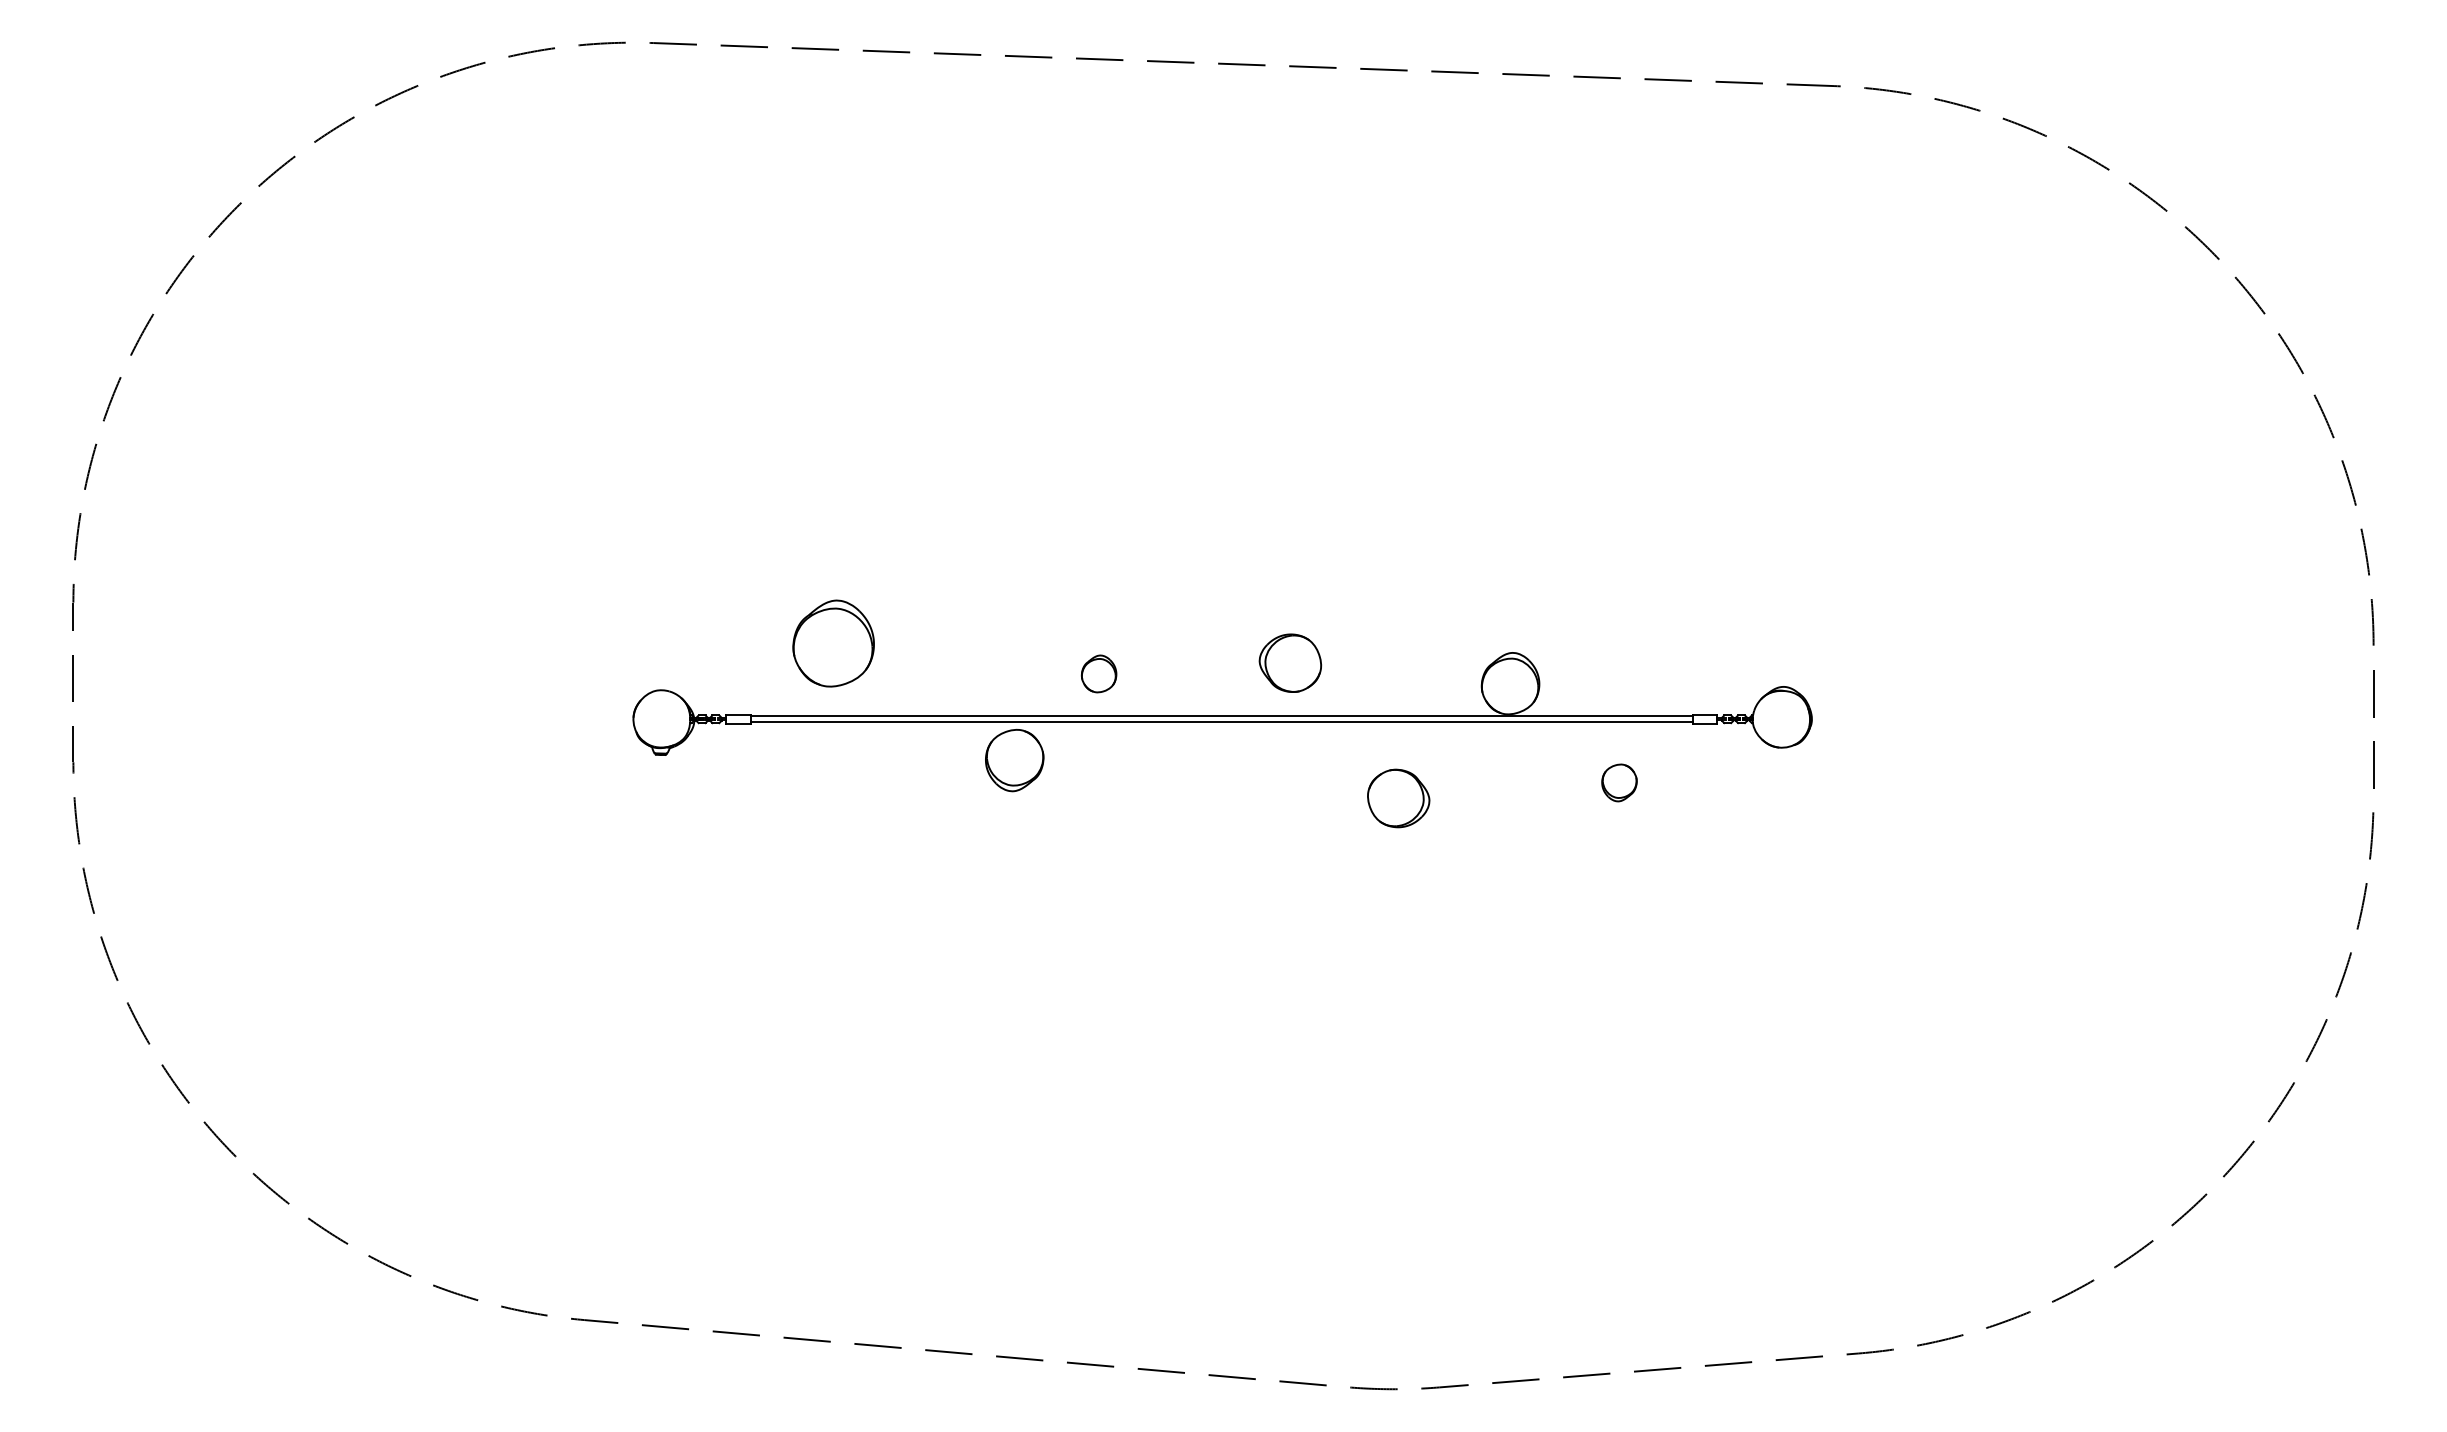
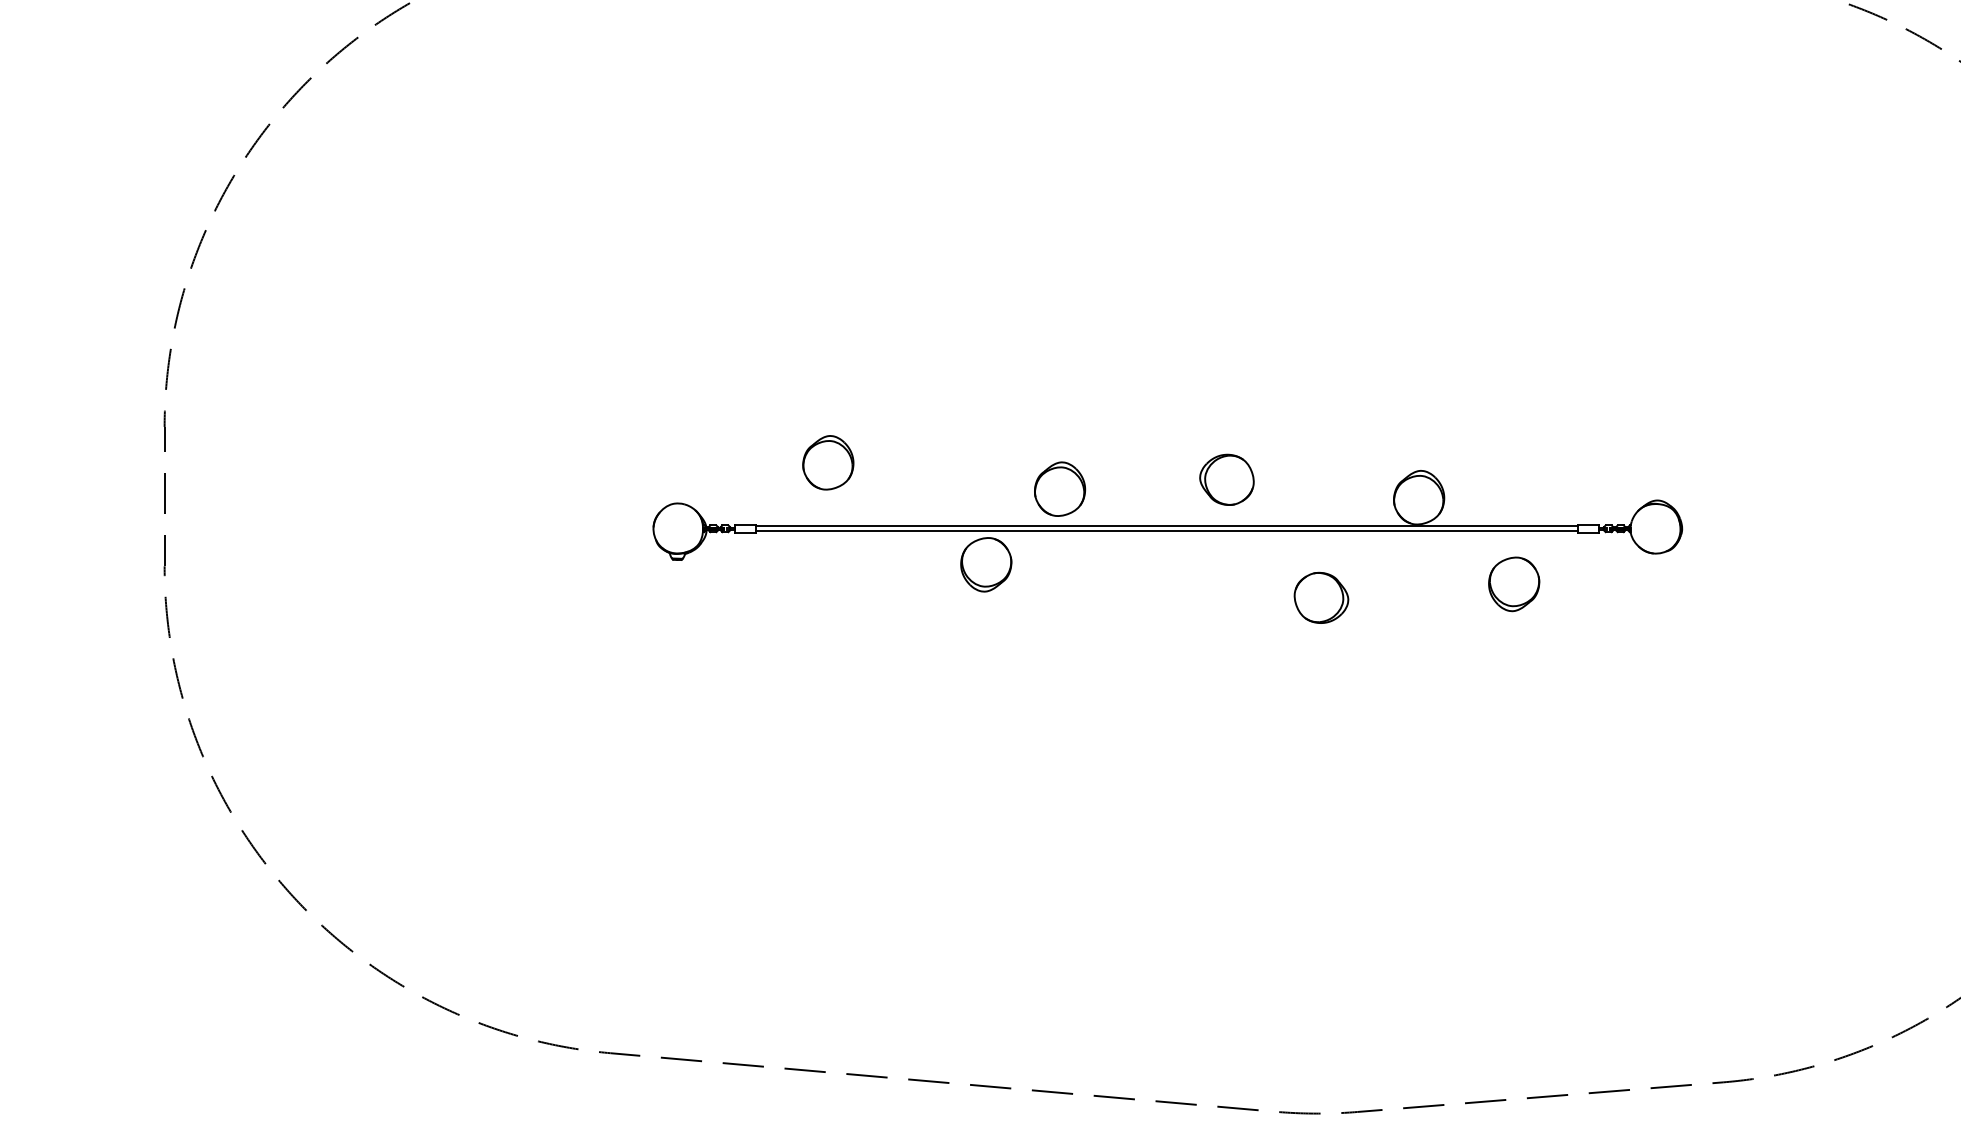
part: (833, 643) -> (828, 462), size x0.71
part: (1098, 673) -> (1059, 488), size x1.67
part: (1619, 782) -> (1514, 583), size x1.67

